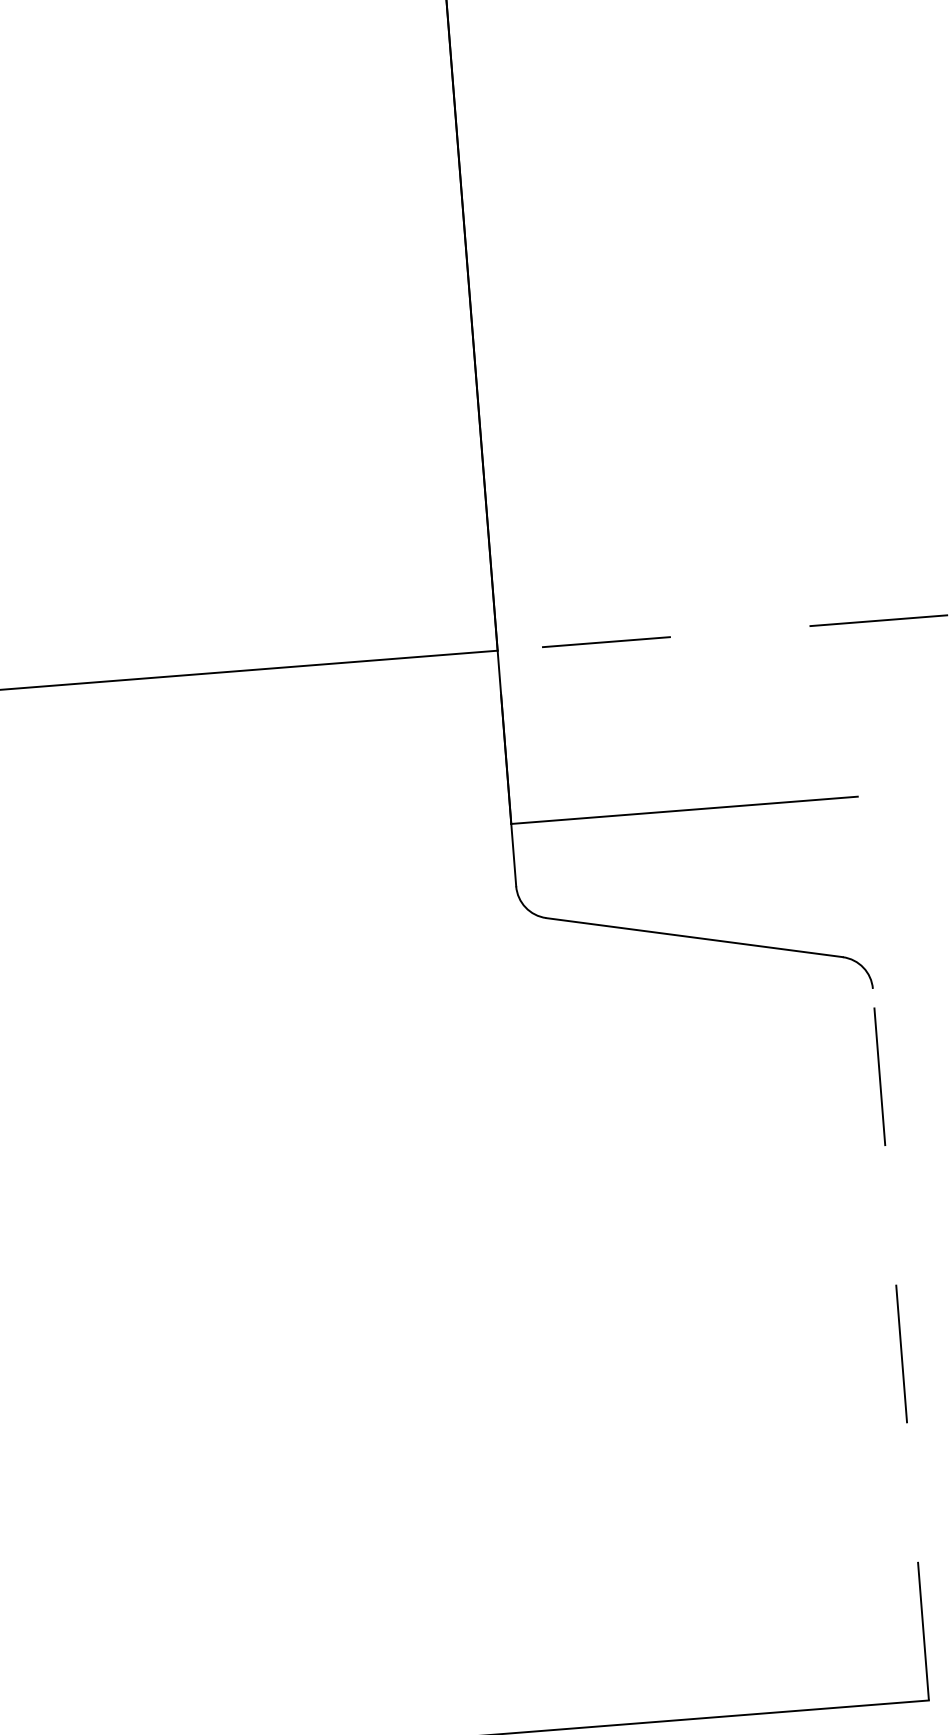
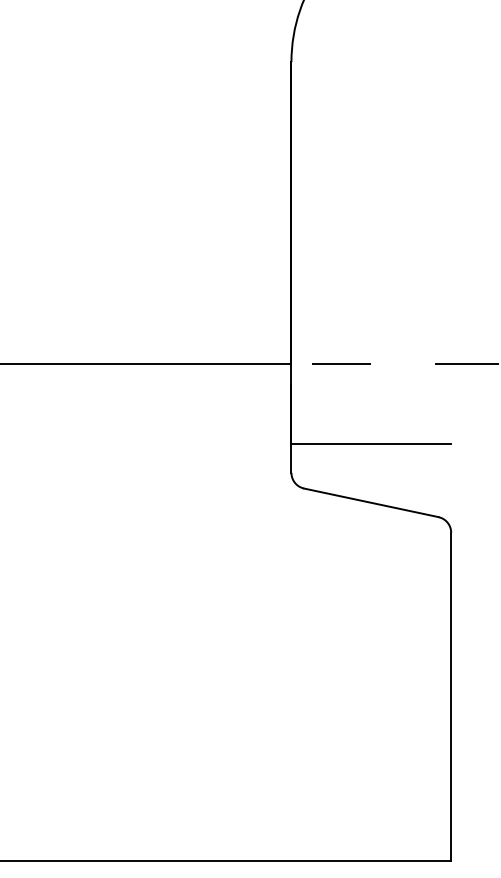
line: (901, 1344) -> (451, 696), dashed -> solid

